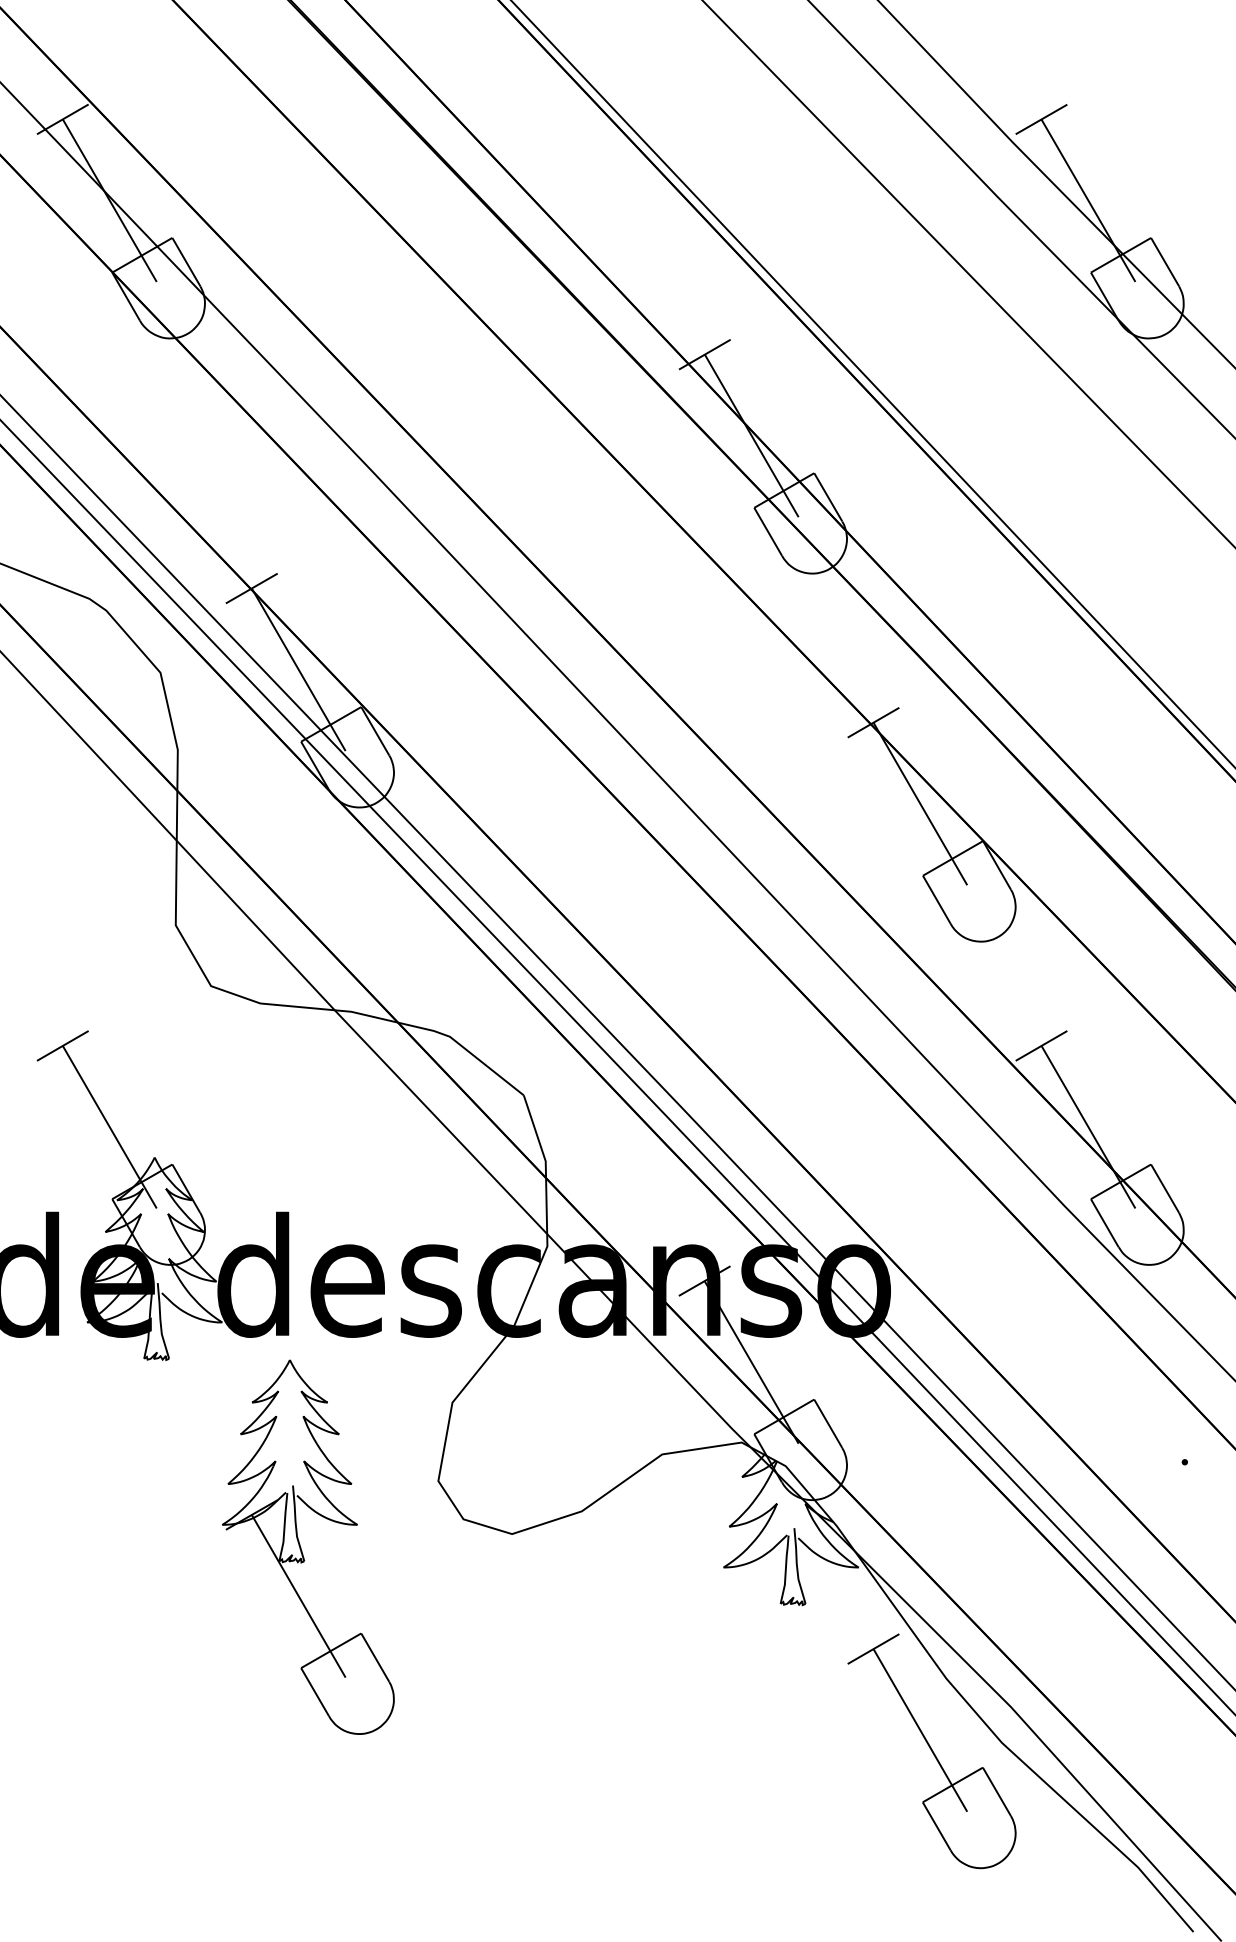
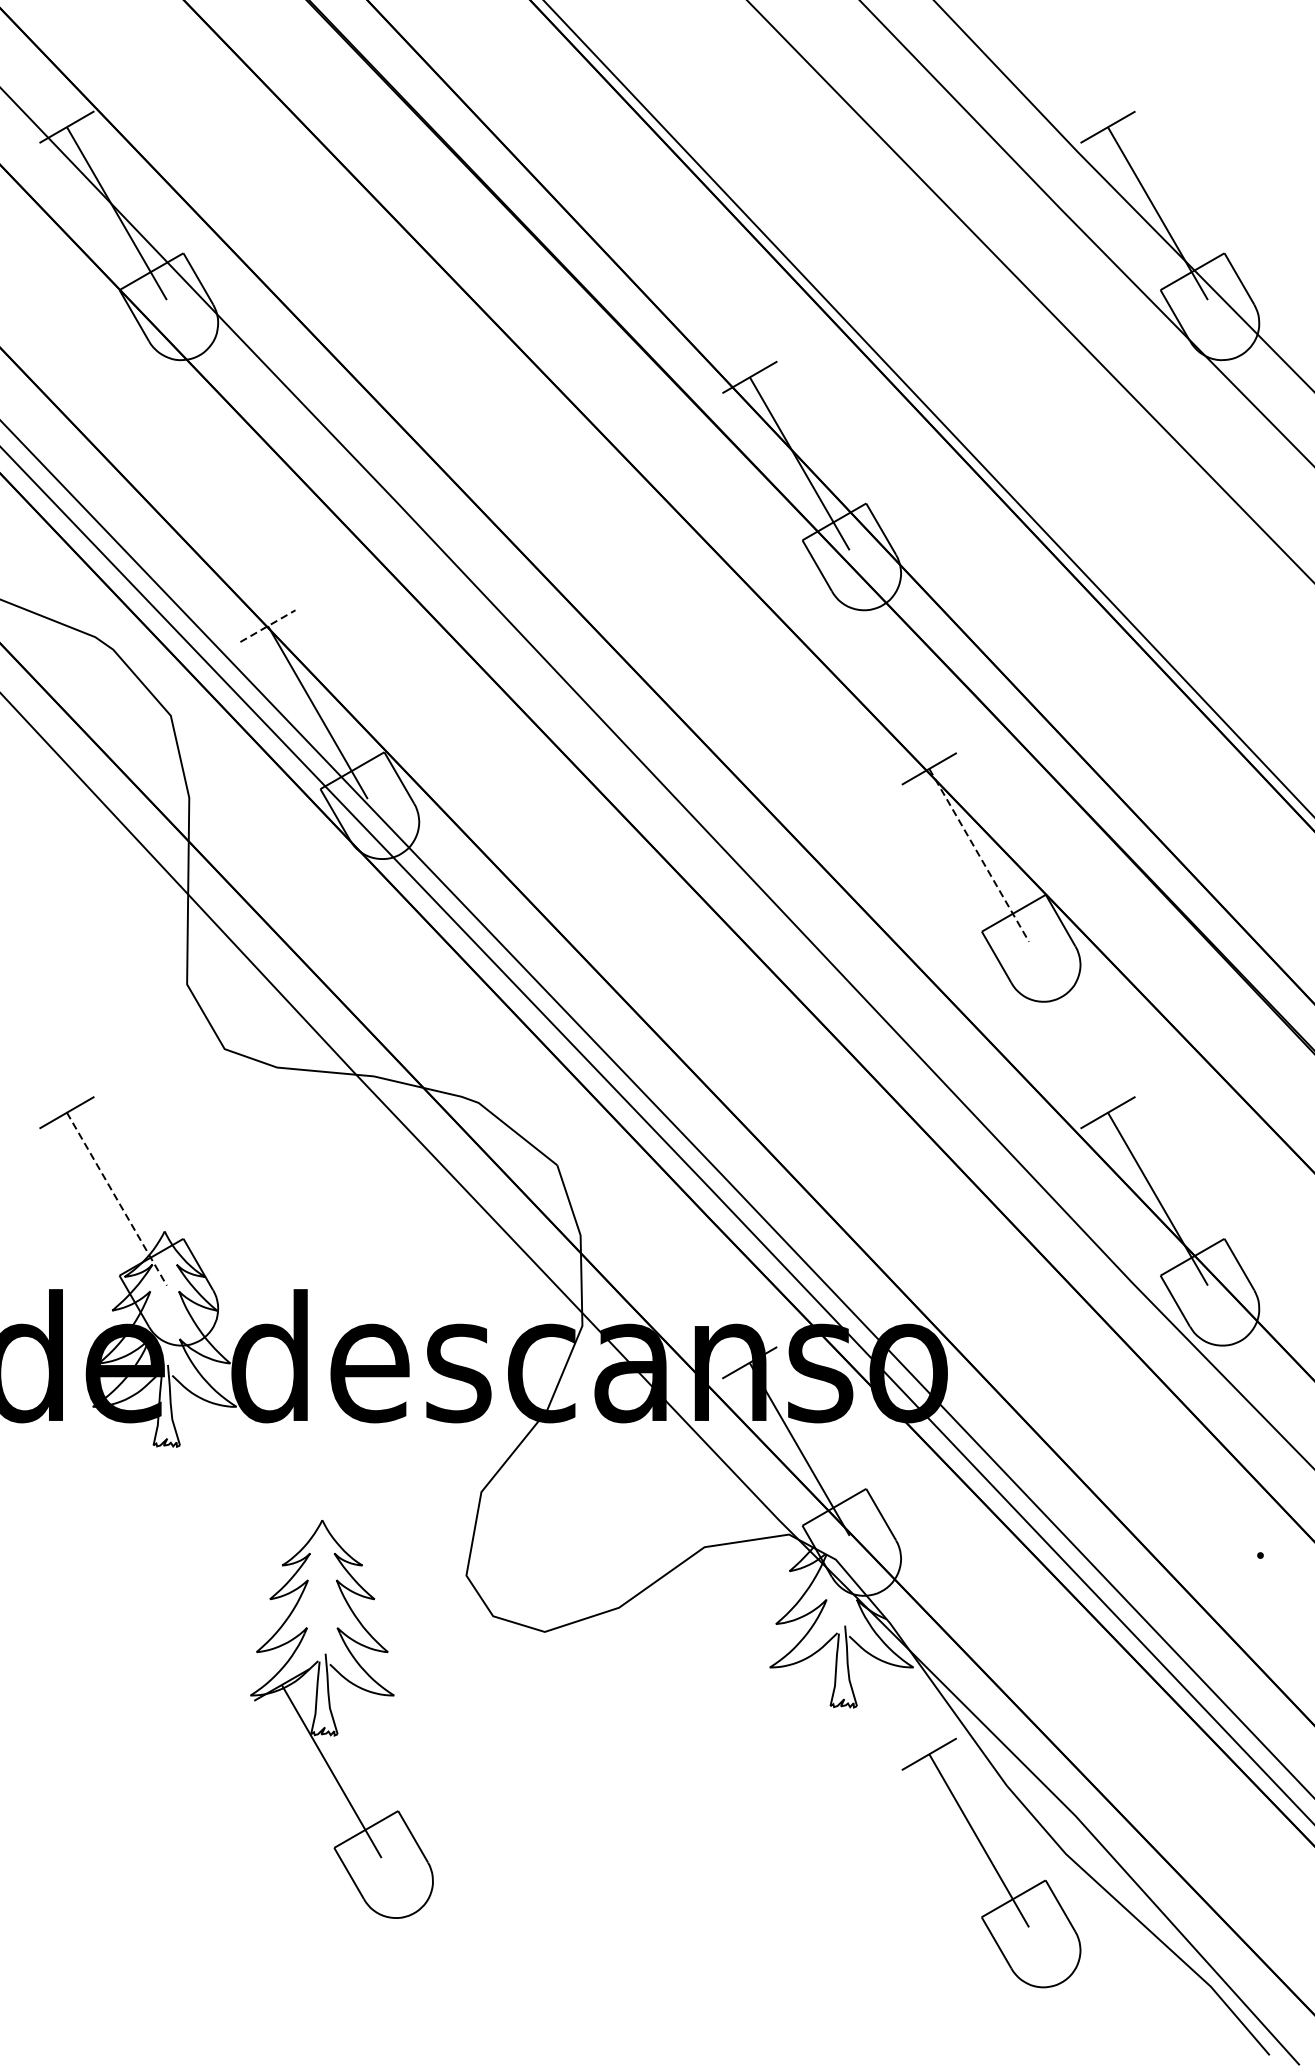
line: (251, 588) -> (267, 626), solid -> dashed
line: (920, 803) -> (979, 854), solid -> dashed
line: (109, 1127) -> (116, 1199), solid -> dashed
part: (301, 1547) -> (334, 1719), moved

